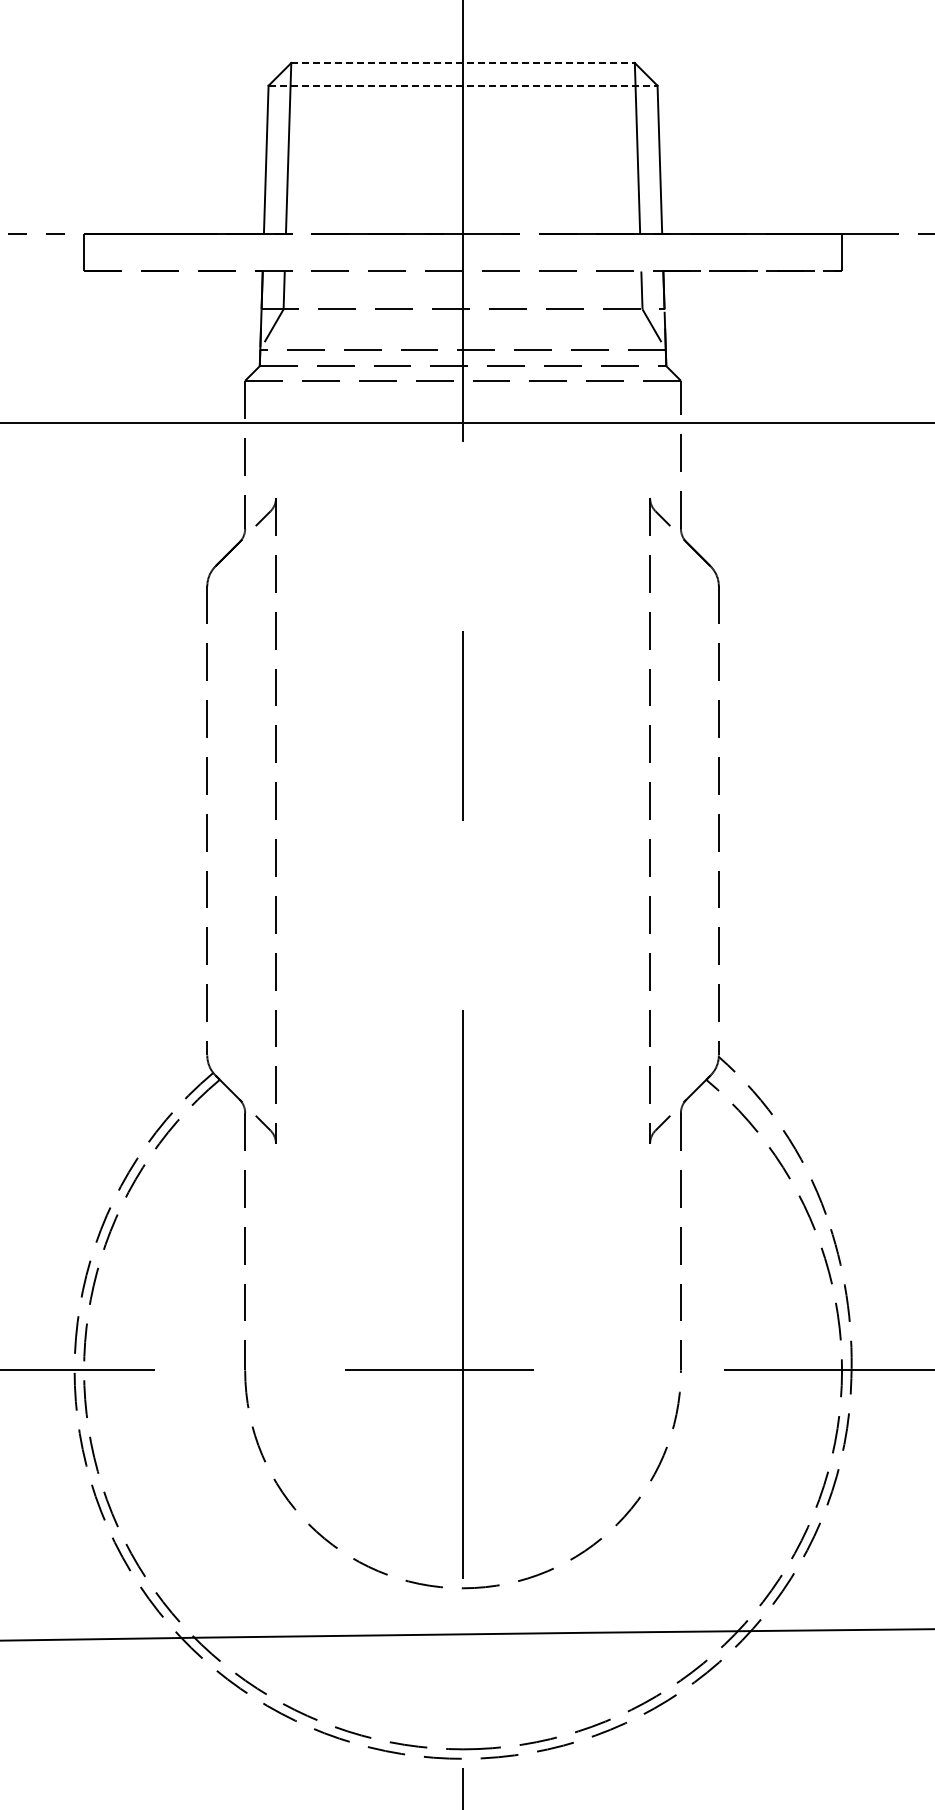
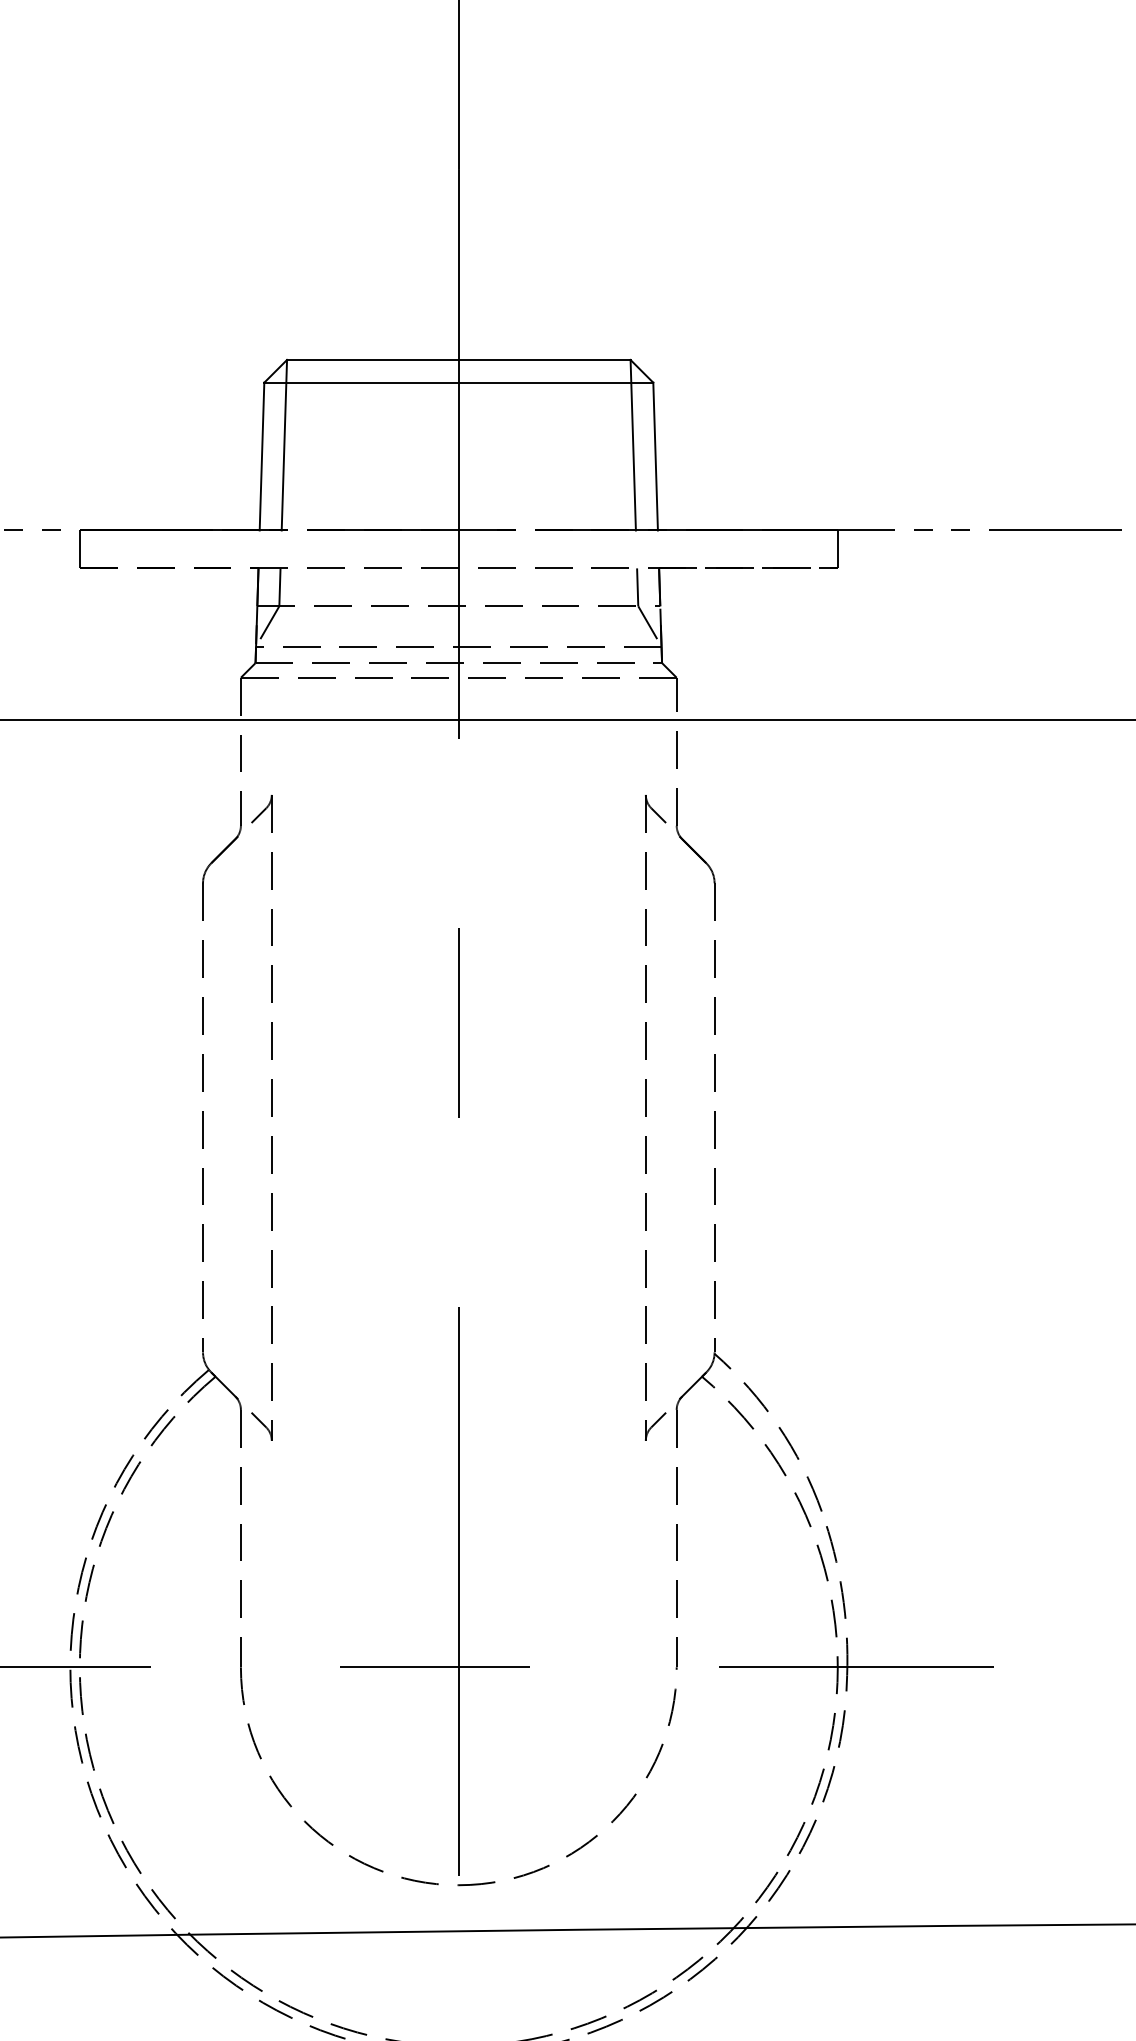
line: (462, 62) -> (458, 359), dashed -> solid
line: (463, 85) -> (459, 382), dashed -> solid

